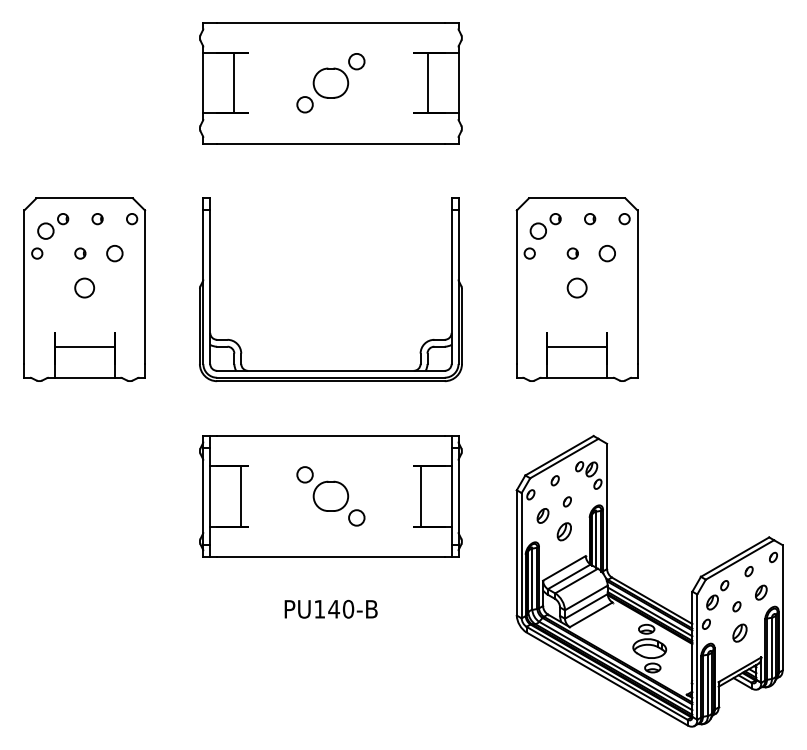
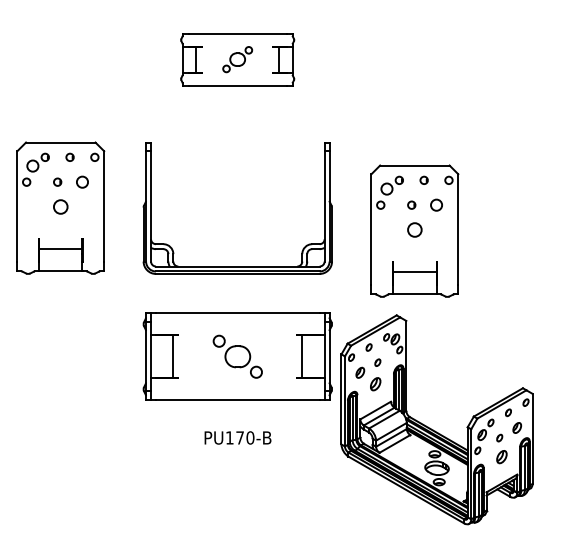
part: (330, 82) -> (237, 59), size x0.6
part: (576, 288) -> (414, 230), moved
part: (642, 593) -> (431, 428), moved
text: (333, 608) -> (239, 437), PU140-B -> PU170-B

